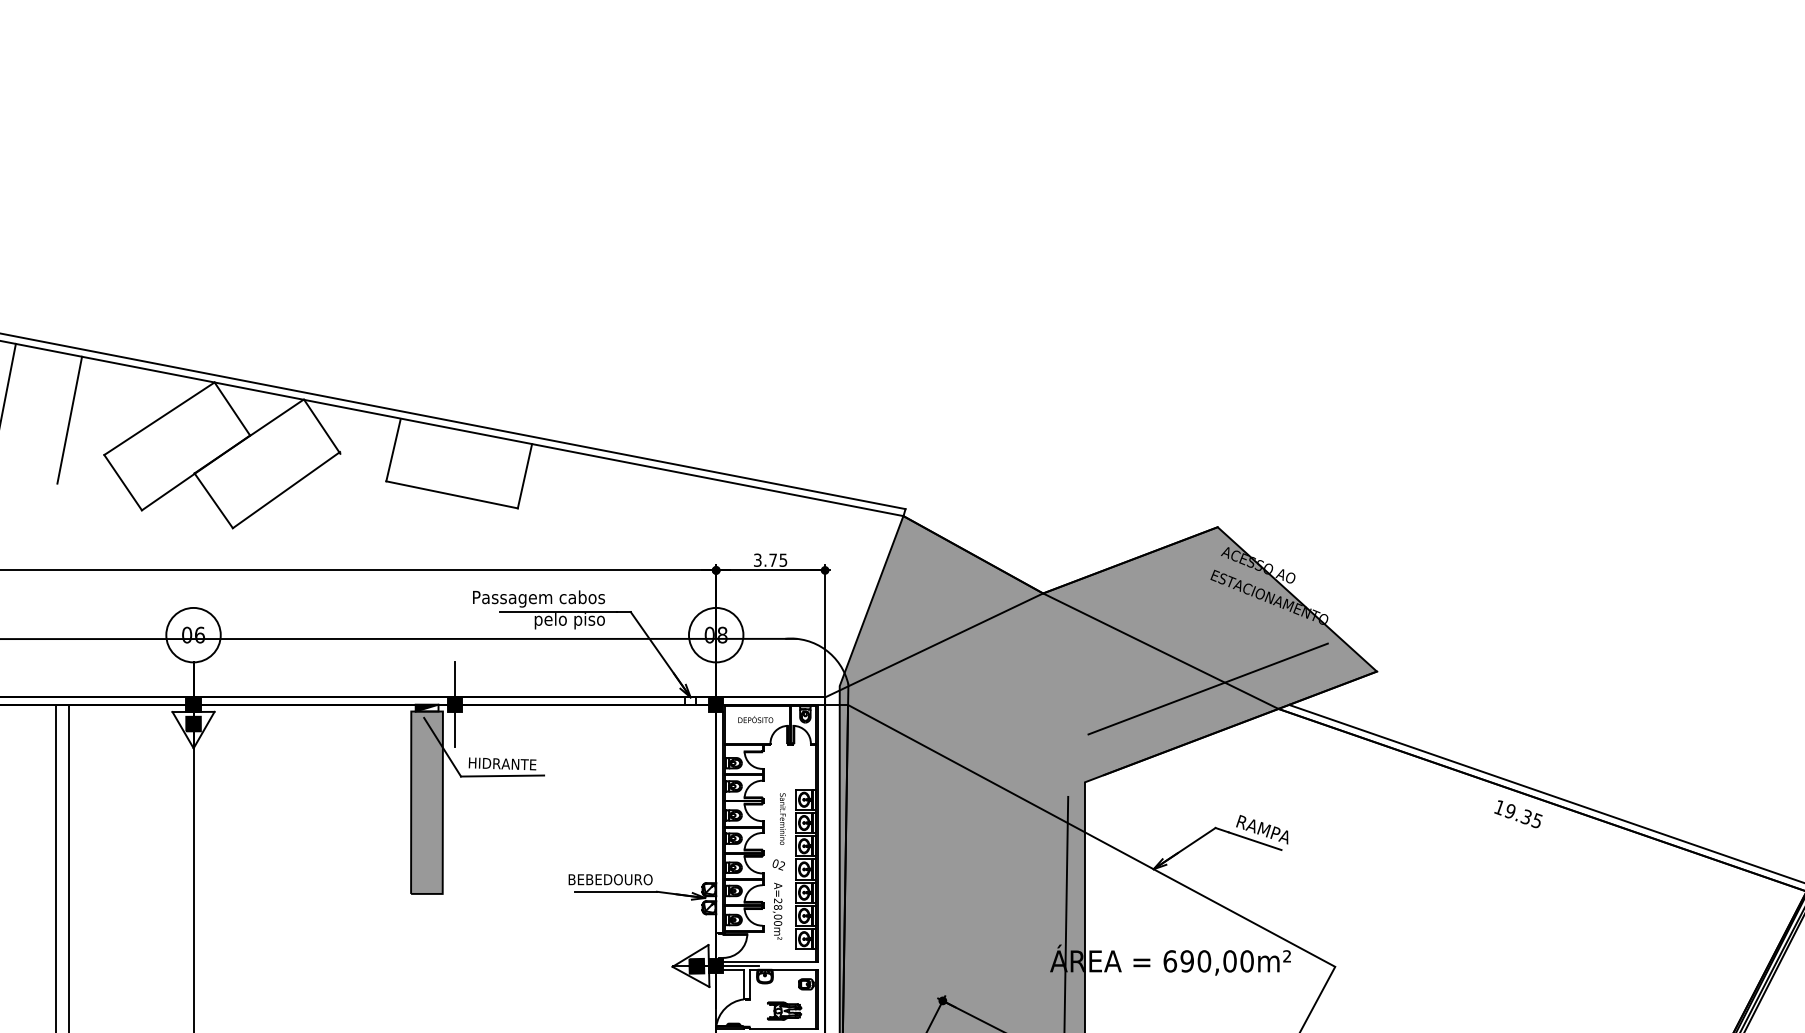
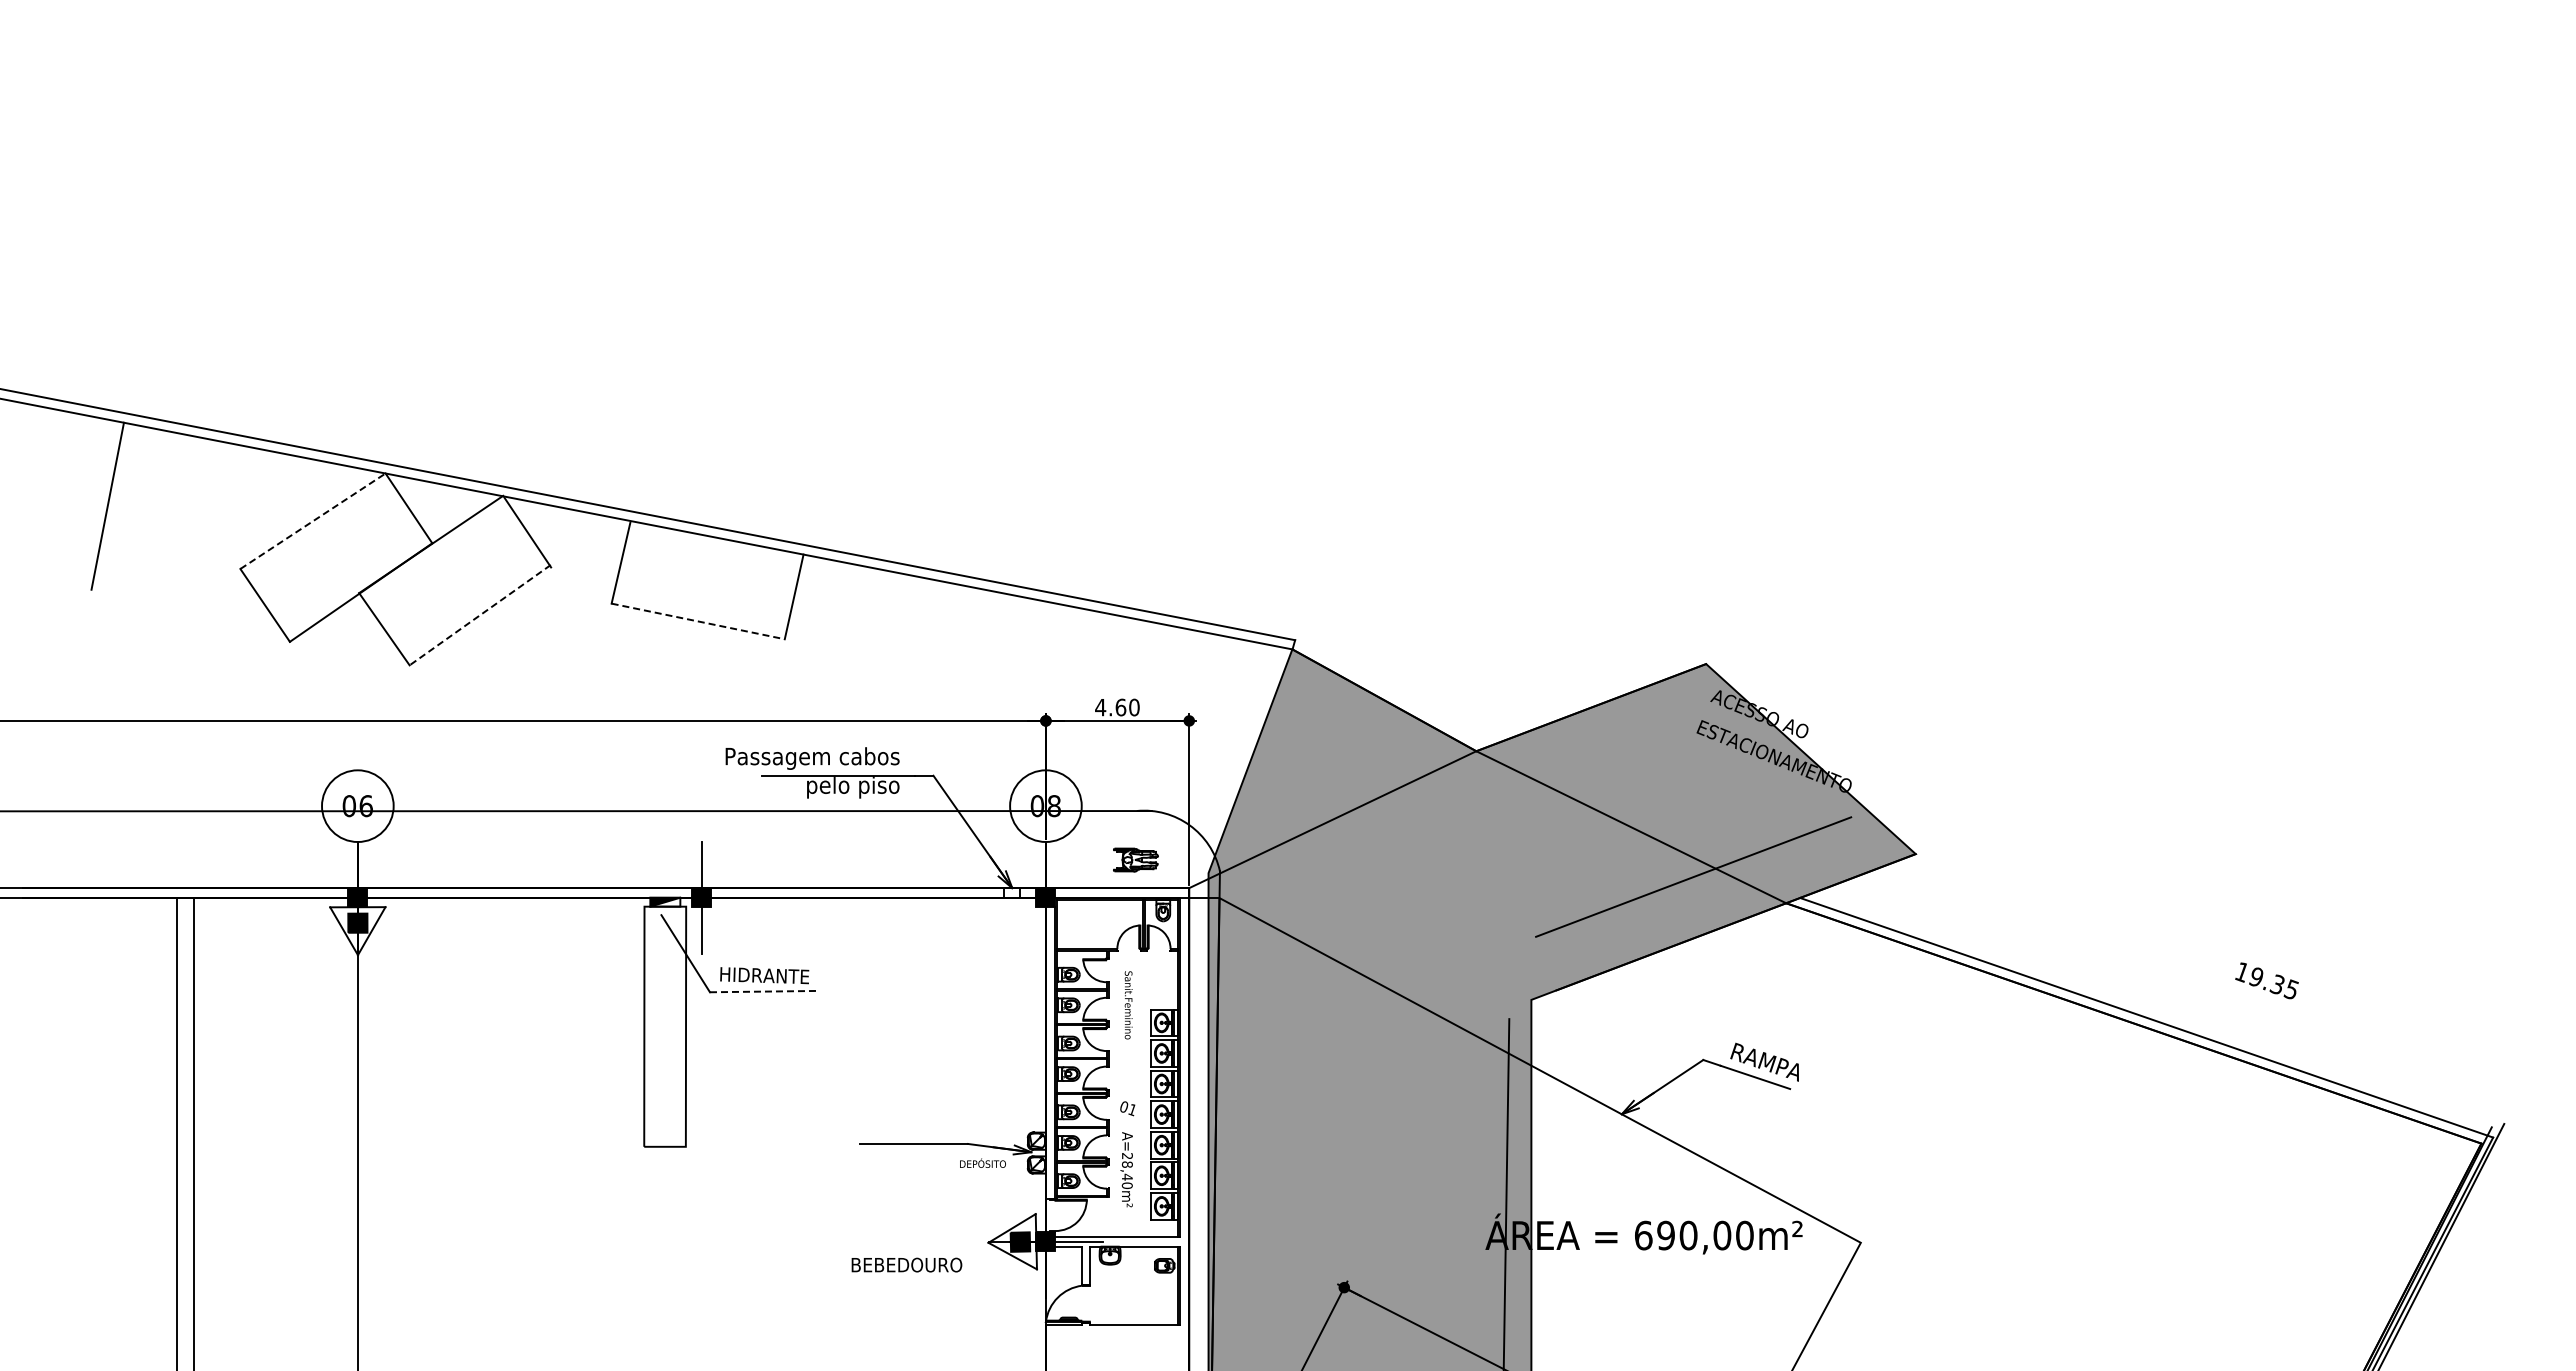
line: (159, 418) -> (313, 521), solid -> dashed
line: (69, 419) -> (194, 522), removed
line: (286, 490) -> (480, 615), solid -> dashed
line: (452, 494) -> (698, 621), solid -> dashed
text: (770, 560) -> (1117, 707), 3.75 -> 4.60
text: (755, 718) -> (982, 1162), moved
line: (502, 775) -> (764, 991), solid -> dashed
fill: (427, 802) -> (665, 1026), removed
text: (1518, 813) -> (2266, 980), moved
text: (782, 819) -> (1128, 1005), moved
text: (781, 865) -> (1131, 1109), 02 -> 01
text: (610, 879) -> (906, 1264), moved
text: (777, 916) -> (1126, 1176), A=28,00m² -> A=28,40m²
part: (784, 1010) -> (1135, 859), moved

